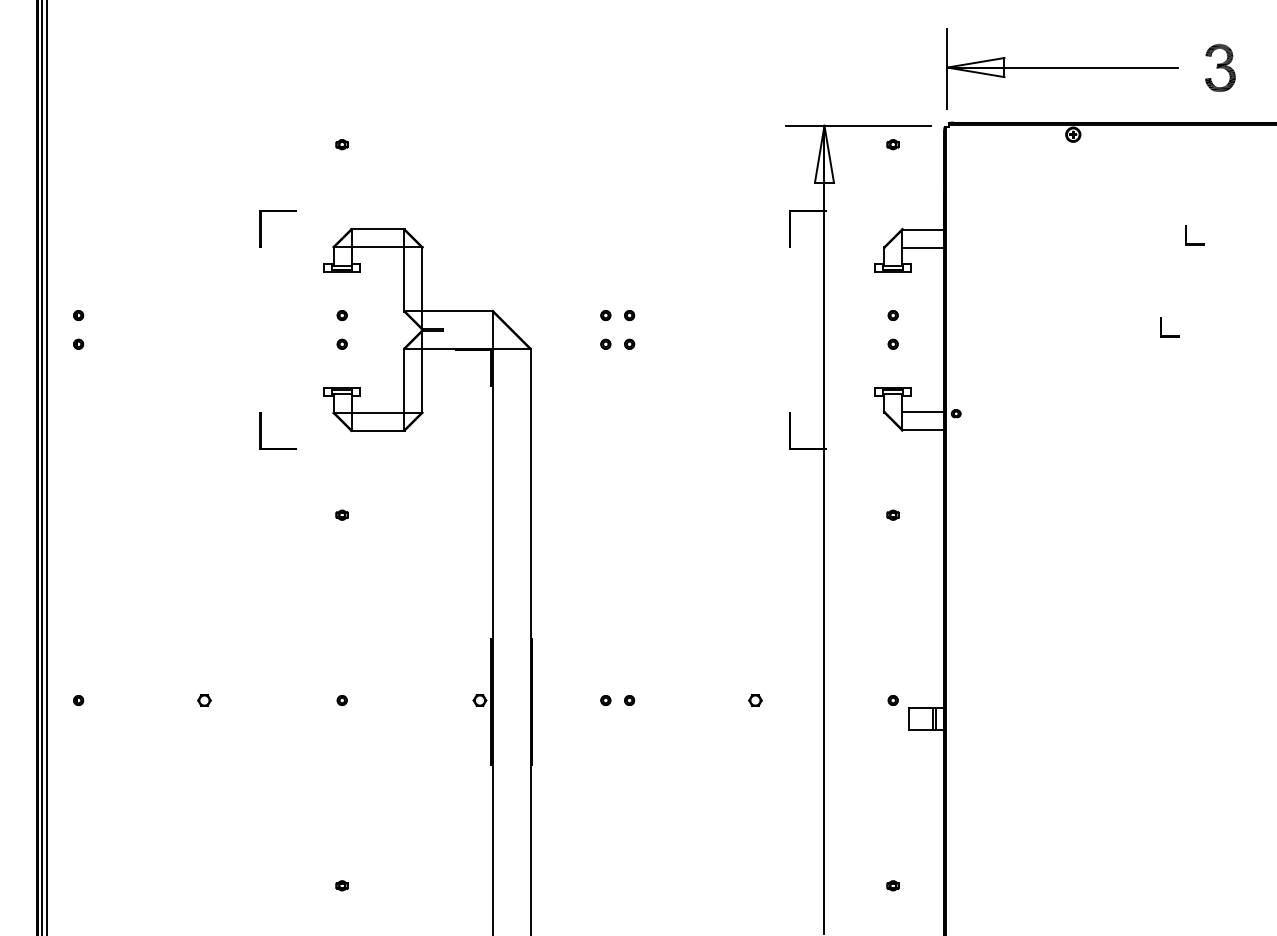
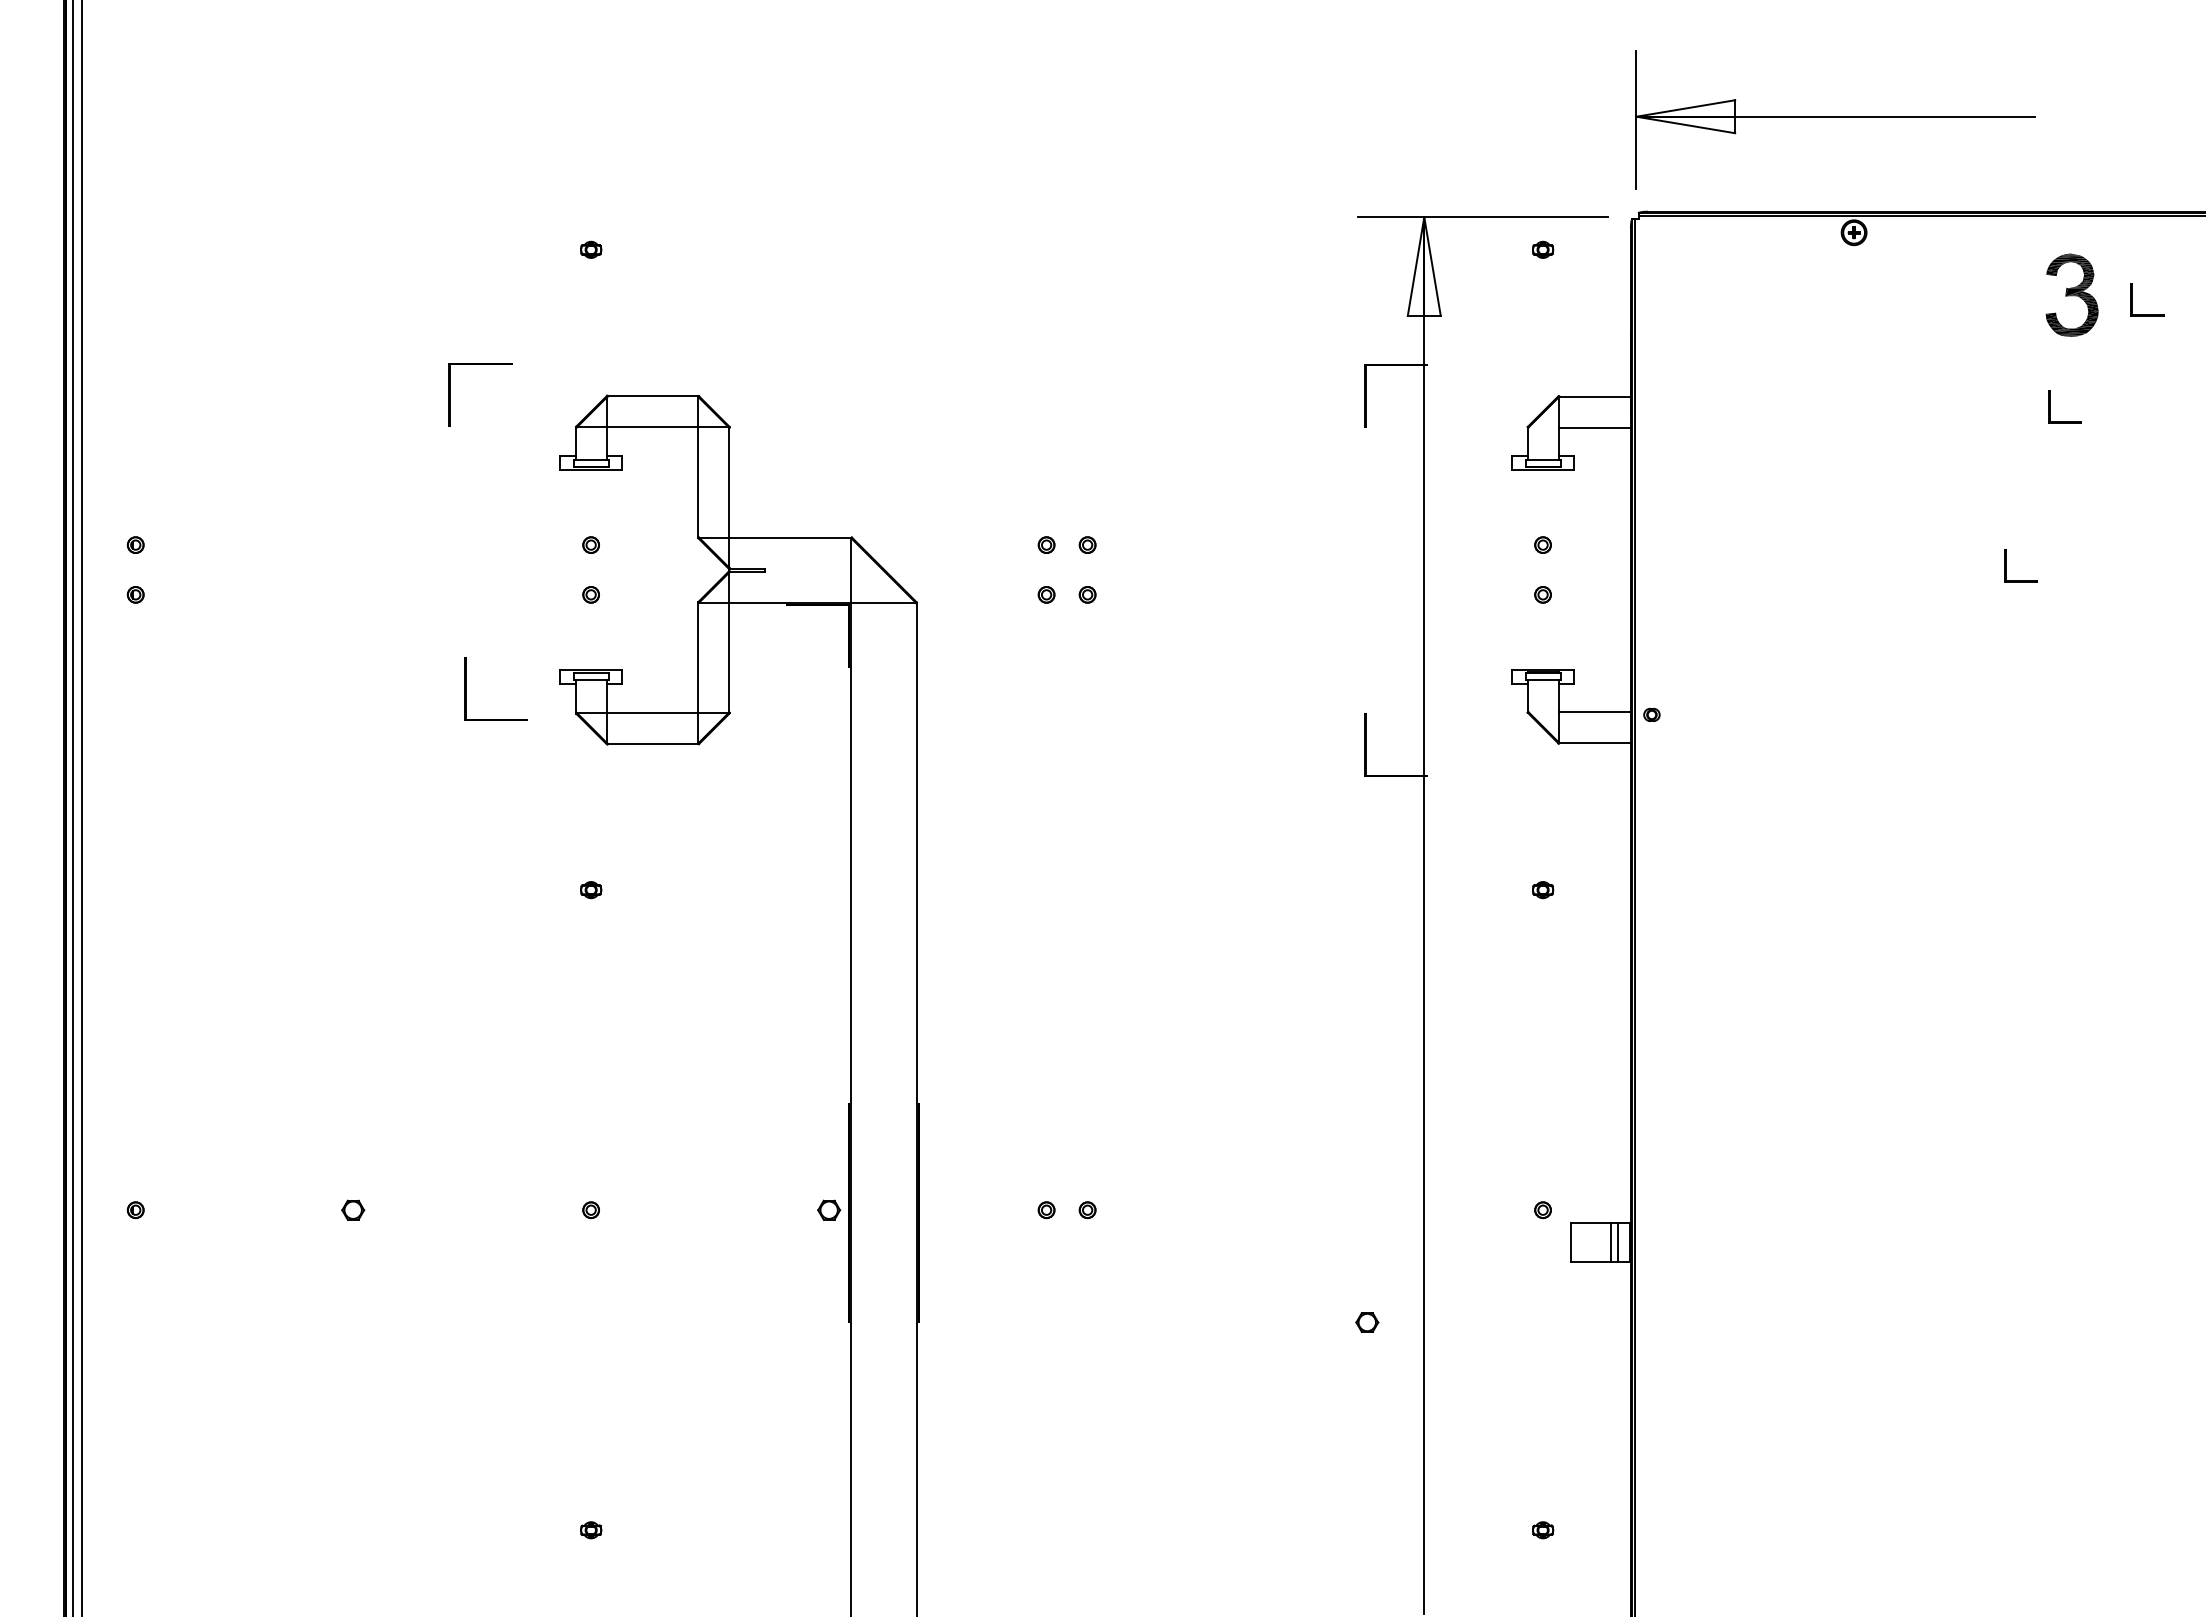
part: (1220, 67) -> (2072, 294), moved
part: (1234, 173) -> (2132, 299), added
part: (261, 430) -> (467, 688), moved
part: (755, 700) -> (1367, 1322), moved

